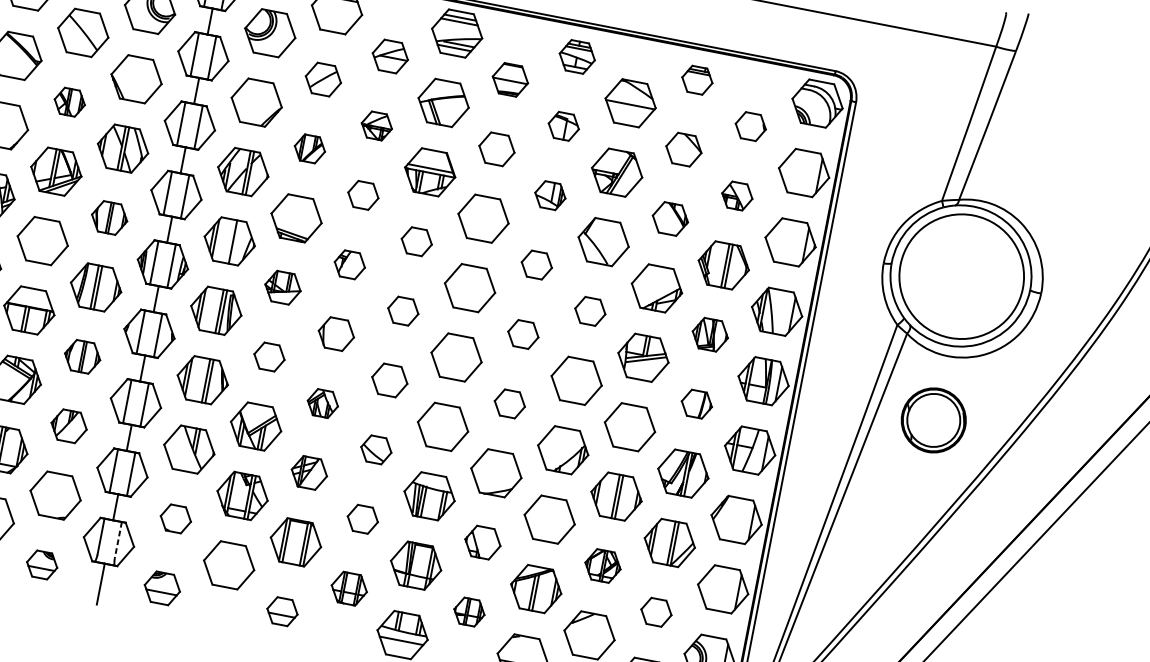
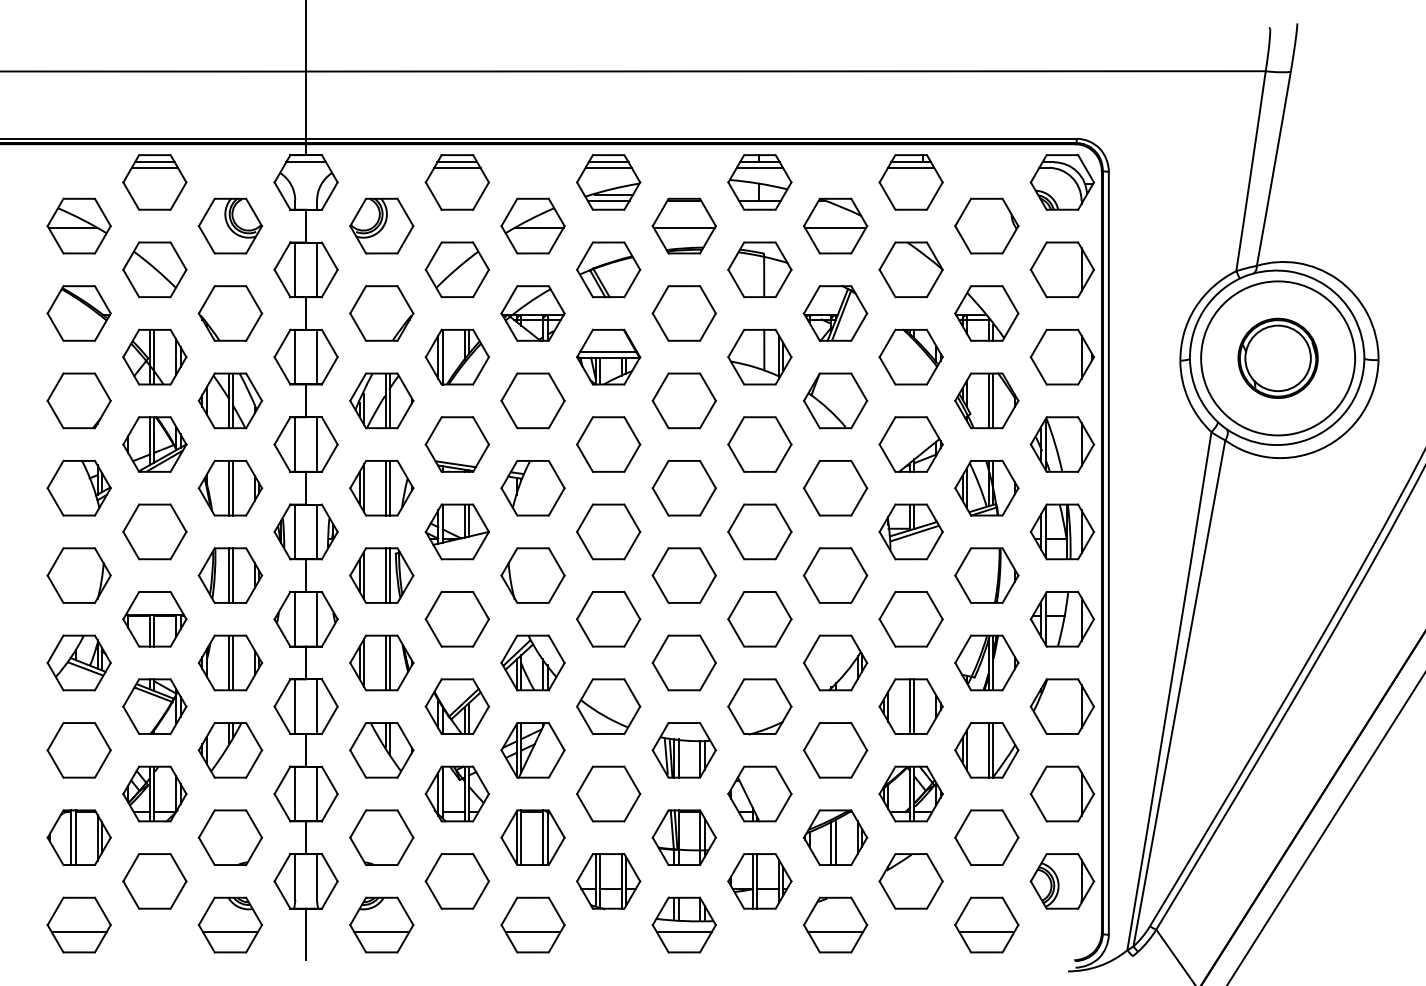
part: (390, 56) -> (532, 225), size x1.43
part: (576, 56) -> (759, 182), size x1.43
part: (322, 79) -> (456, 269), size x1.43
part: (509, 79) -> (683, 225), size x1.43
part: (696, 80) -> (910, 182), size x1.67
part: (69, 101) -> (154, 356), size x1.67
part: (376, 125) -> (532, 313), size x1.67
part: (563, 126) -> (759, 269), size x1.67
part: (750, 126) -> (986, 225), size x1.67
part: (309, 148) -> (456, 356), size x1.67
part: (496, 149) -> (683, 313), size x1.43
part: (683, 149) -> (910, 269), size x1.43
part: (363, 195) -> (532, 400), size x1.67
part: (550, 195) -> (759, 356), size x1.67
part: (737, 195) -> (986, 313), size x1.67
part: (109, 217) -> (230, 487), size x1.43
part: (670, 218) -> (910, 356), size x1.43
part: (416, 241) -> (608, 444), size x1.67
line: (236, 242) -> (390, 487), added
part: (349, 264) -> (532, 488), size x1.67
part: (536, 264) -> (759, 444), size x1.67
part: (282, 287) -> (456, 531), size x1.43
part: (403, 310) -> (608, 531), size x1.67
part: (590, 310) -> (835, 487), size x1.67
part: (336, 333) -> (532, 575), size x1.43
part: (523, 334) -> (759, 531), size x1.67
part: (710, 334) -> (986, 487), size x1.43
part: (82, 356) -> (230, 662), size x1.43
part: (269, 356) -> (456, 618), size x1.67
part: (389, 379) -> (608, 618), size x1.43
part: (322, 403) -> (532, 662), size x1.67
part: (509, 403) -> (759, 619), size x1.67
part: (696, 404) -> (986, 575), size x1.67
part: (933, 419) -> (1277, 357), moved
part: (69, 426) -> (230, 750), size x1.43
part: (376, 449) -> (608, 706), size x1.67
part: (308, 472) -> (532, 750), size x1.43
part: (175, 518) -> (381, 837), size x1.67
part: (362, 518) -> (608, 793), size x1.67
line: (118, 539) -> (317, 876), dashed -> solid
part: (482, 542) -> (759, 793), size x1.43
part: (42, 564) -> (230, 924), size x1.67
part: (602, 565) -> (910, 793), size x1.43
part: (162, 587) -> (381, 924), size x1.43
part: (349, 588) -> (608, 881), size x1.43
part: (282, 611) -> (532, 924), size x1.67
part: (469, 612) -> (759, 881), size x1.67
part: (656, 612) -> (986, 837), size x1.67

